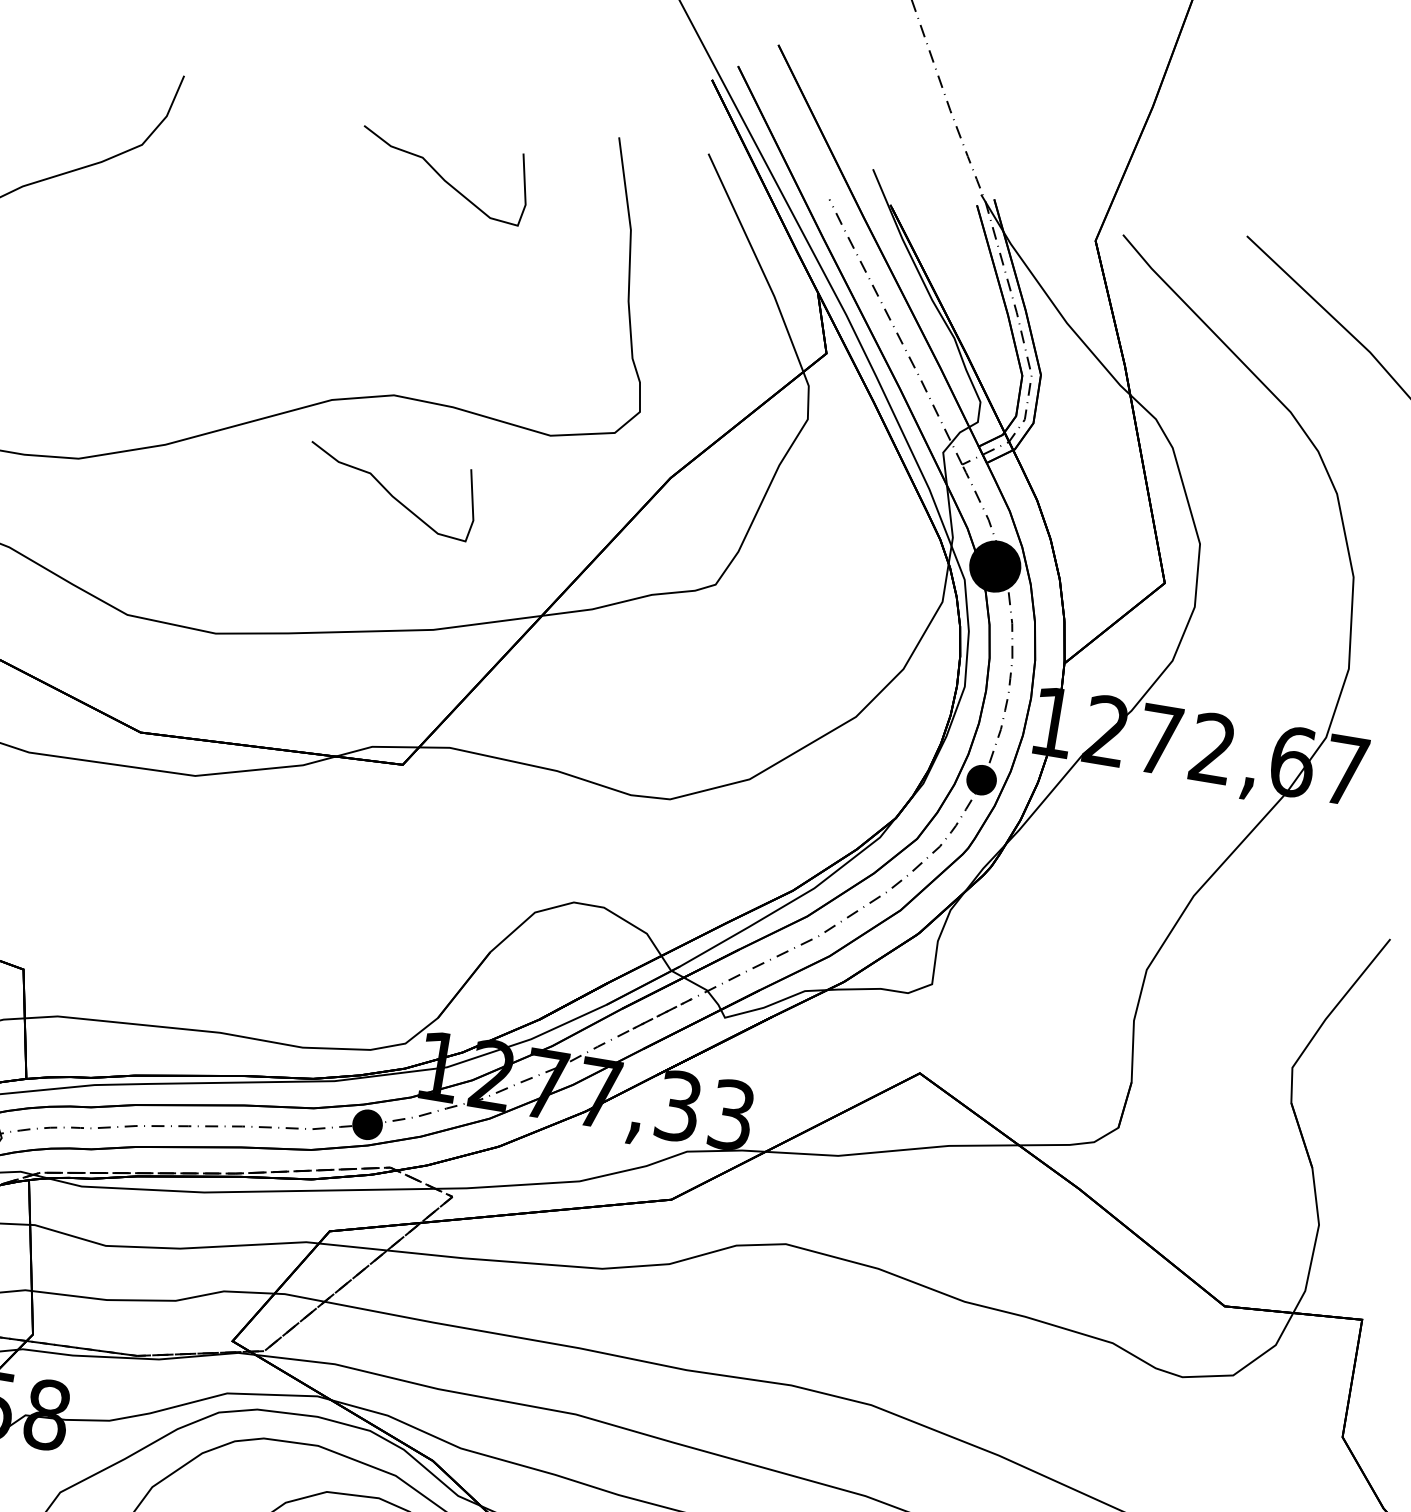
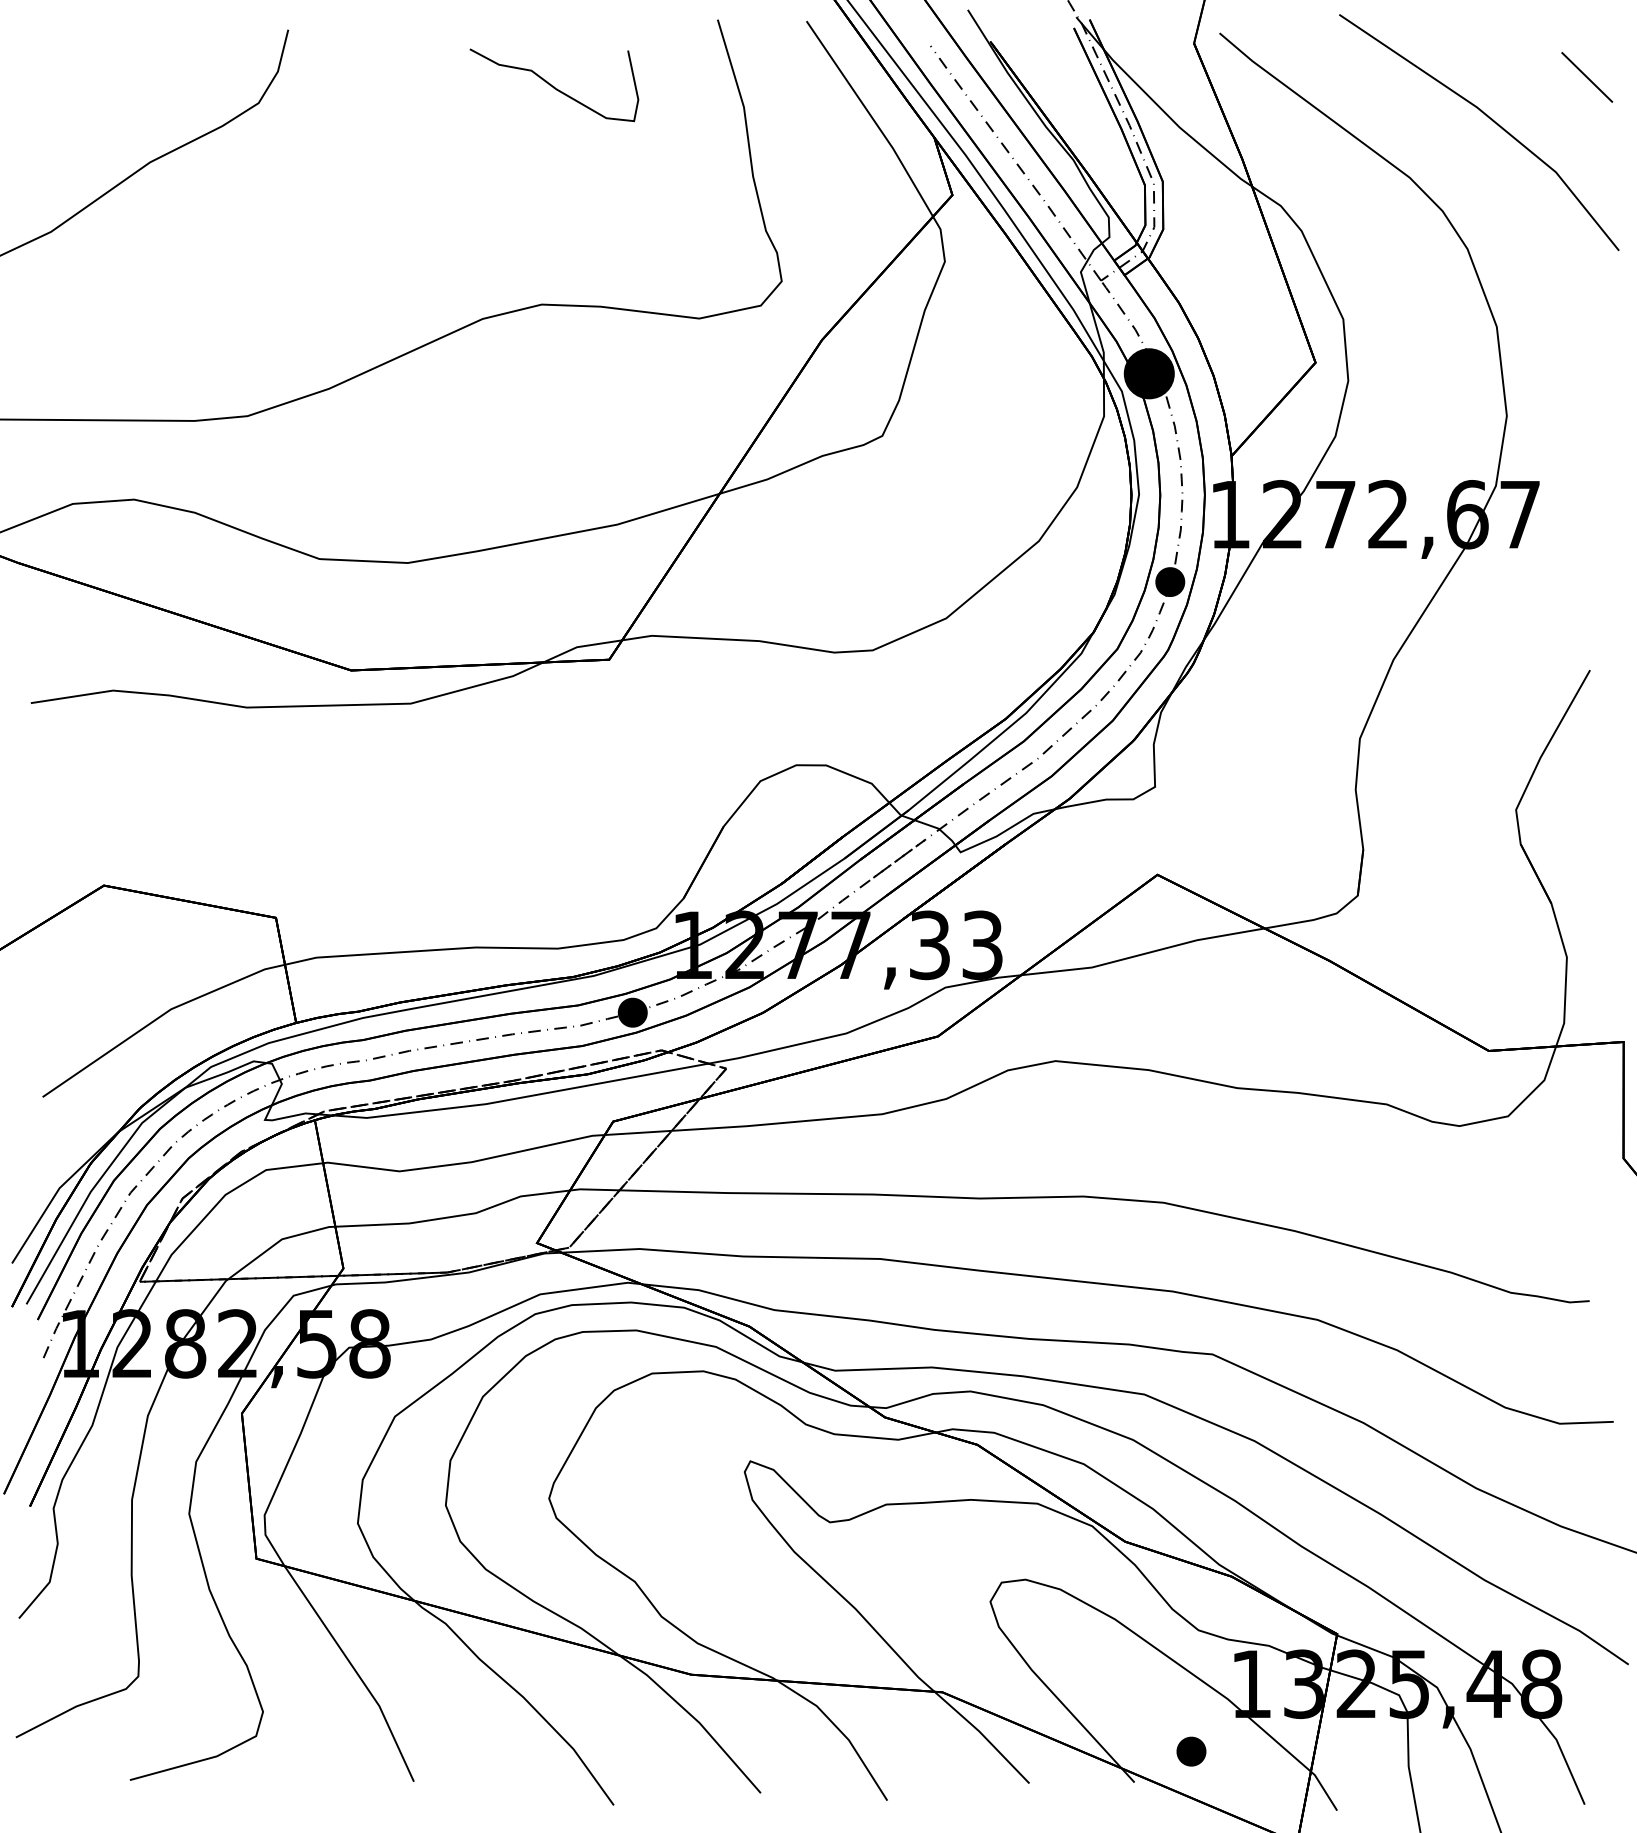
curve: (390, 492) -> (553, 398), removed

